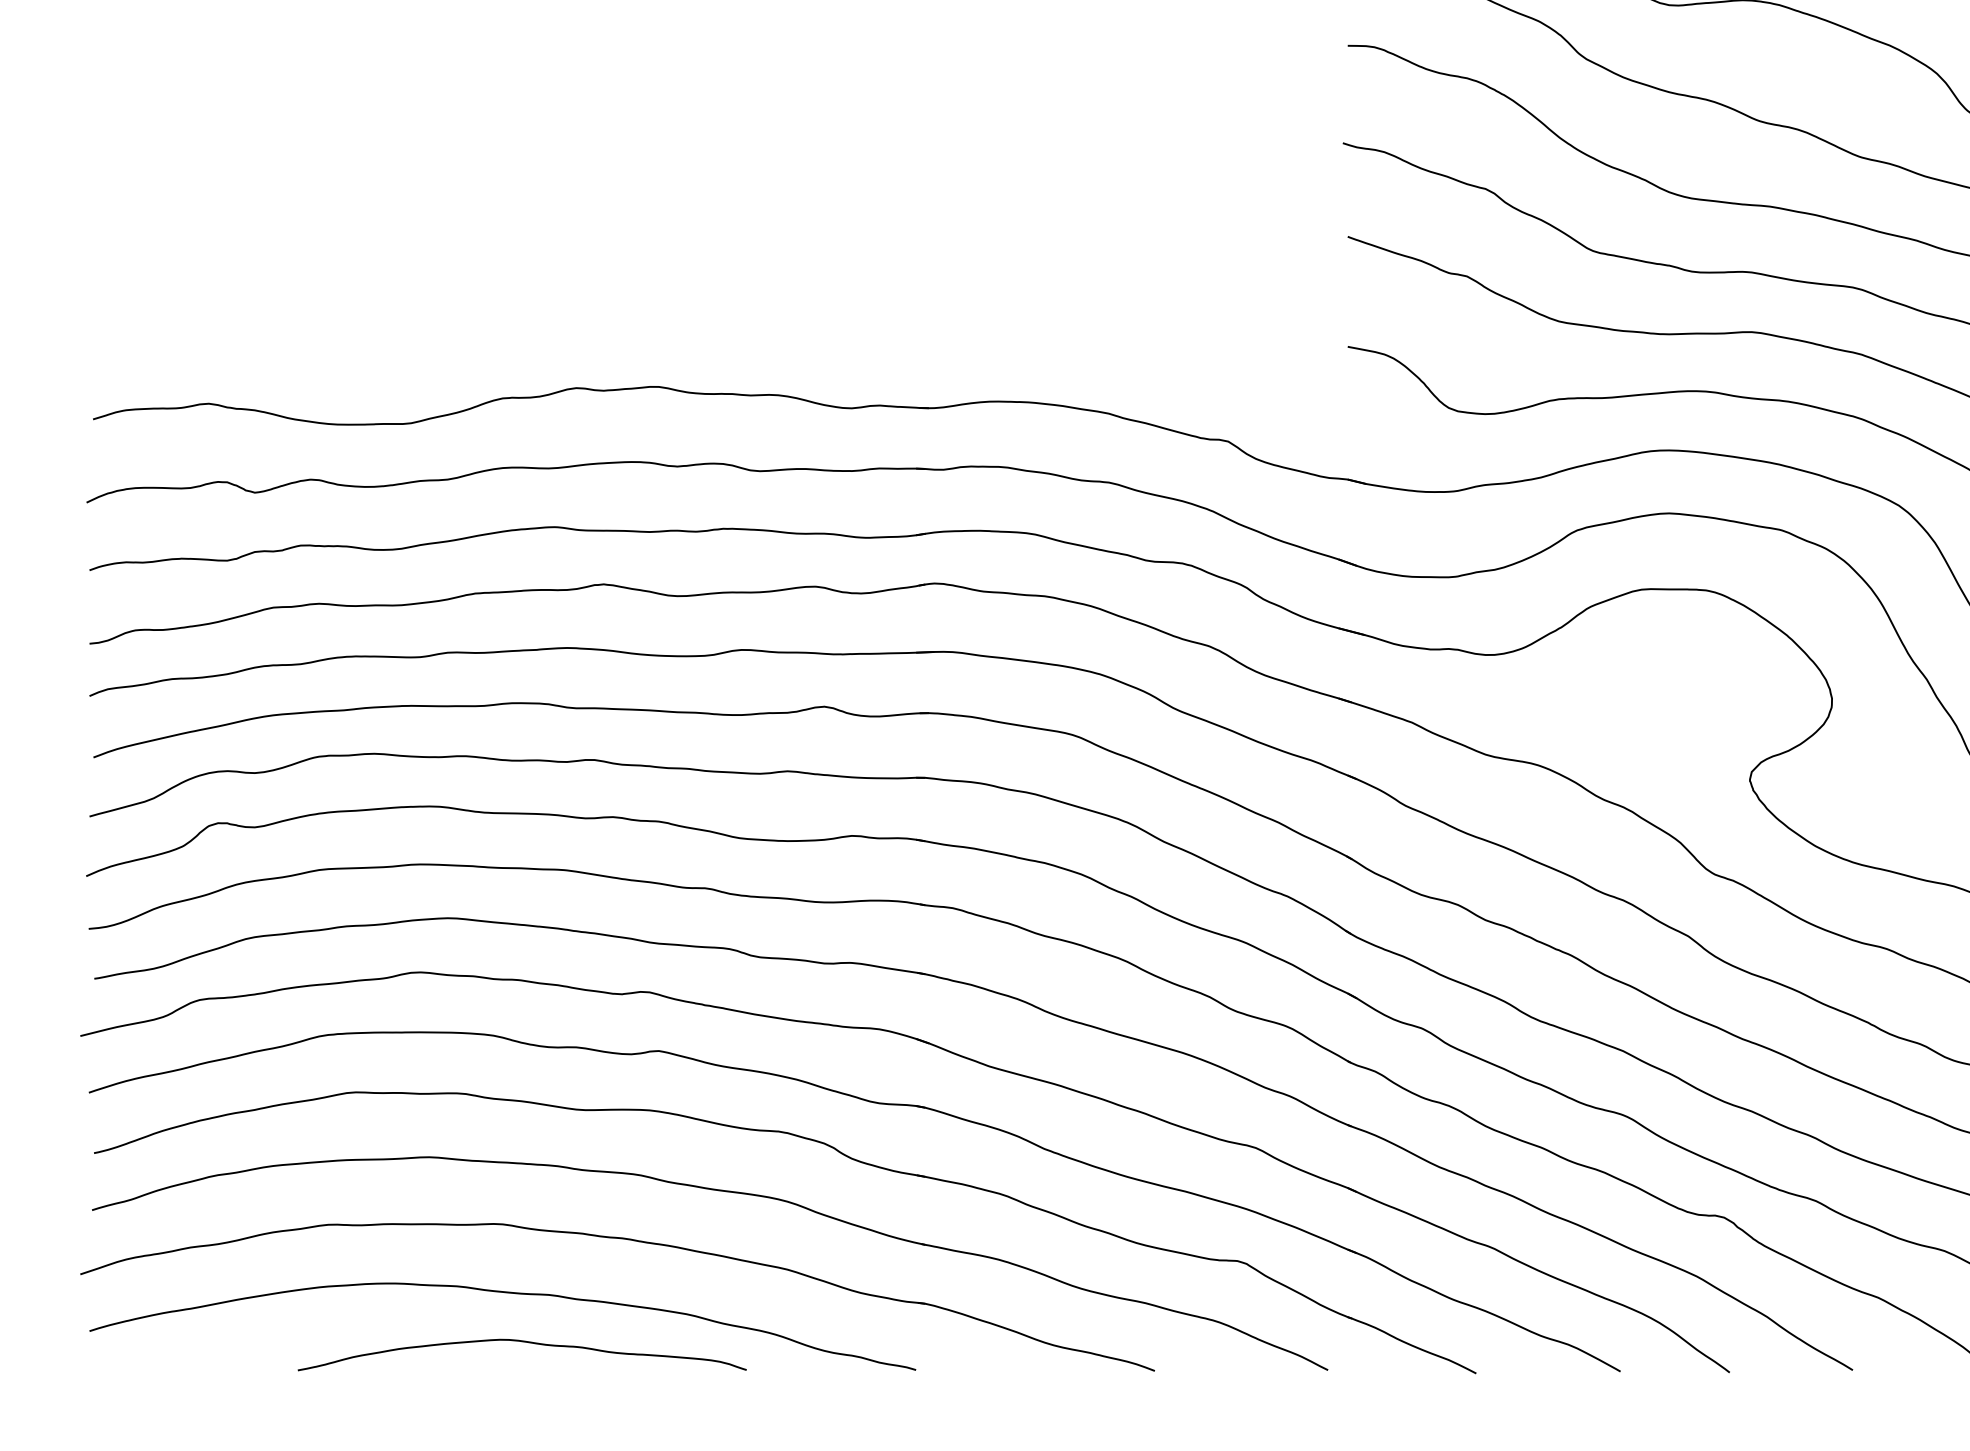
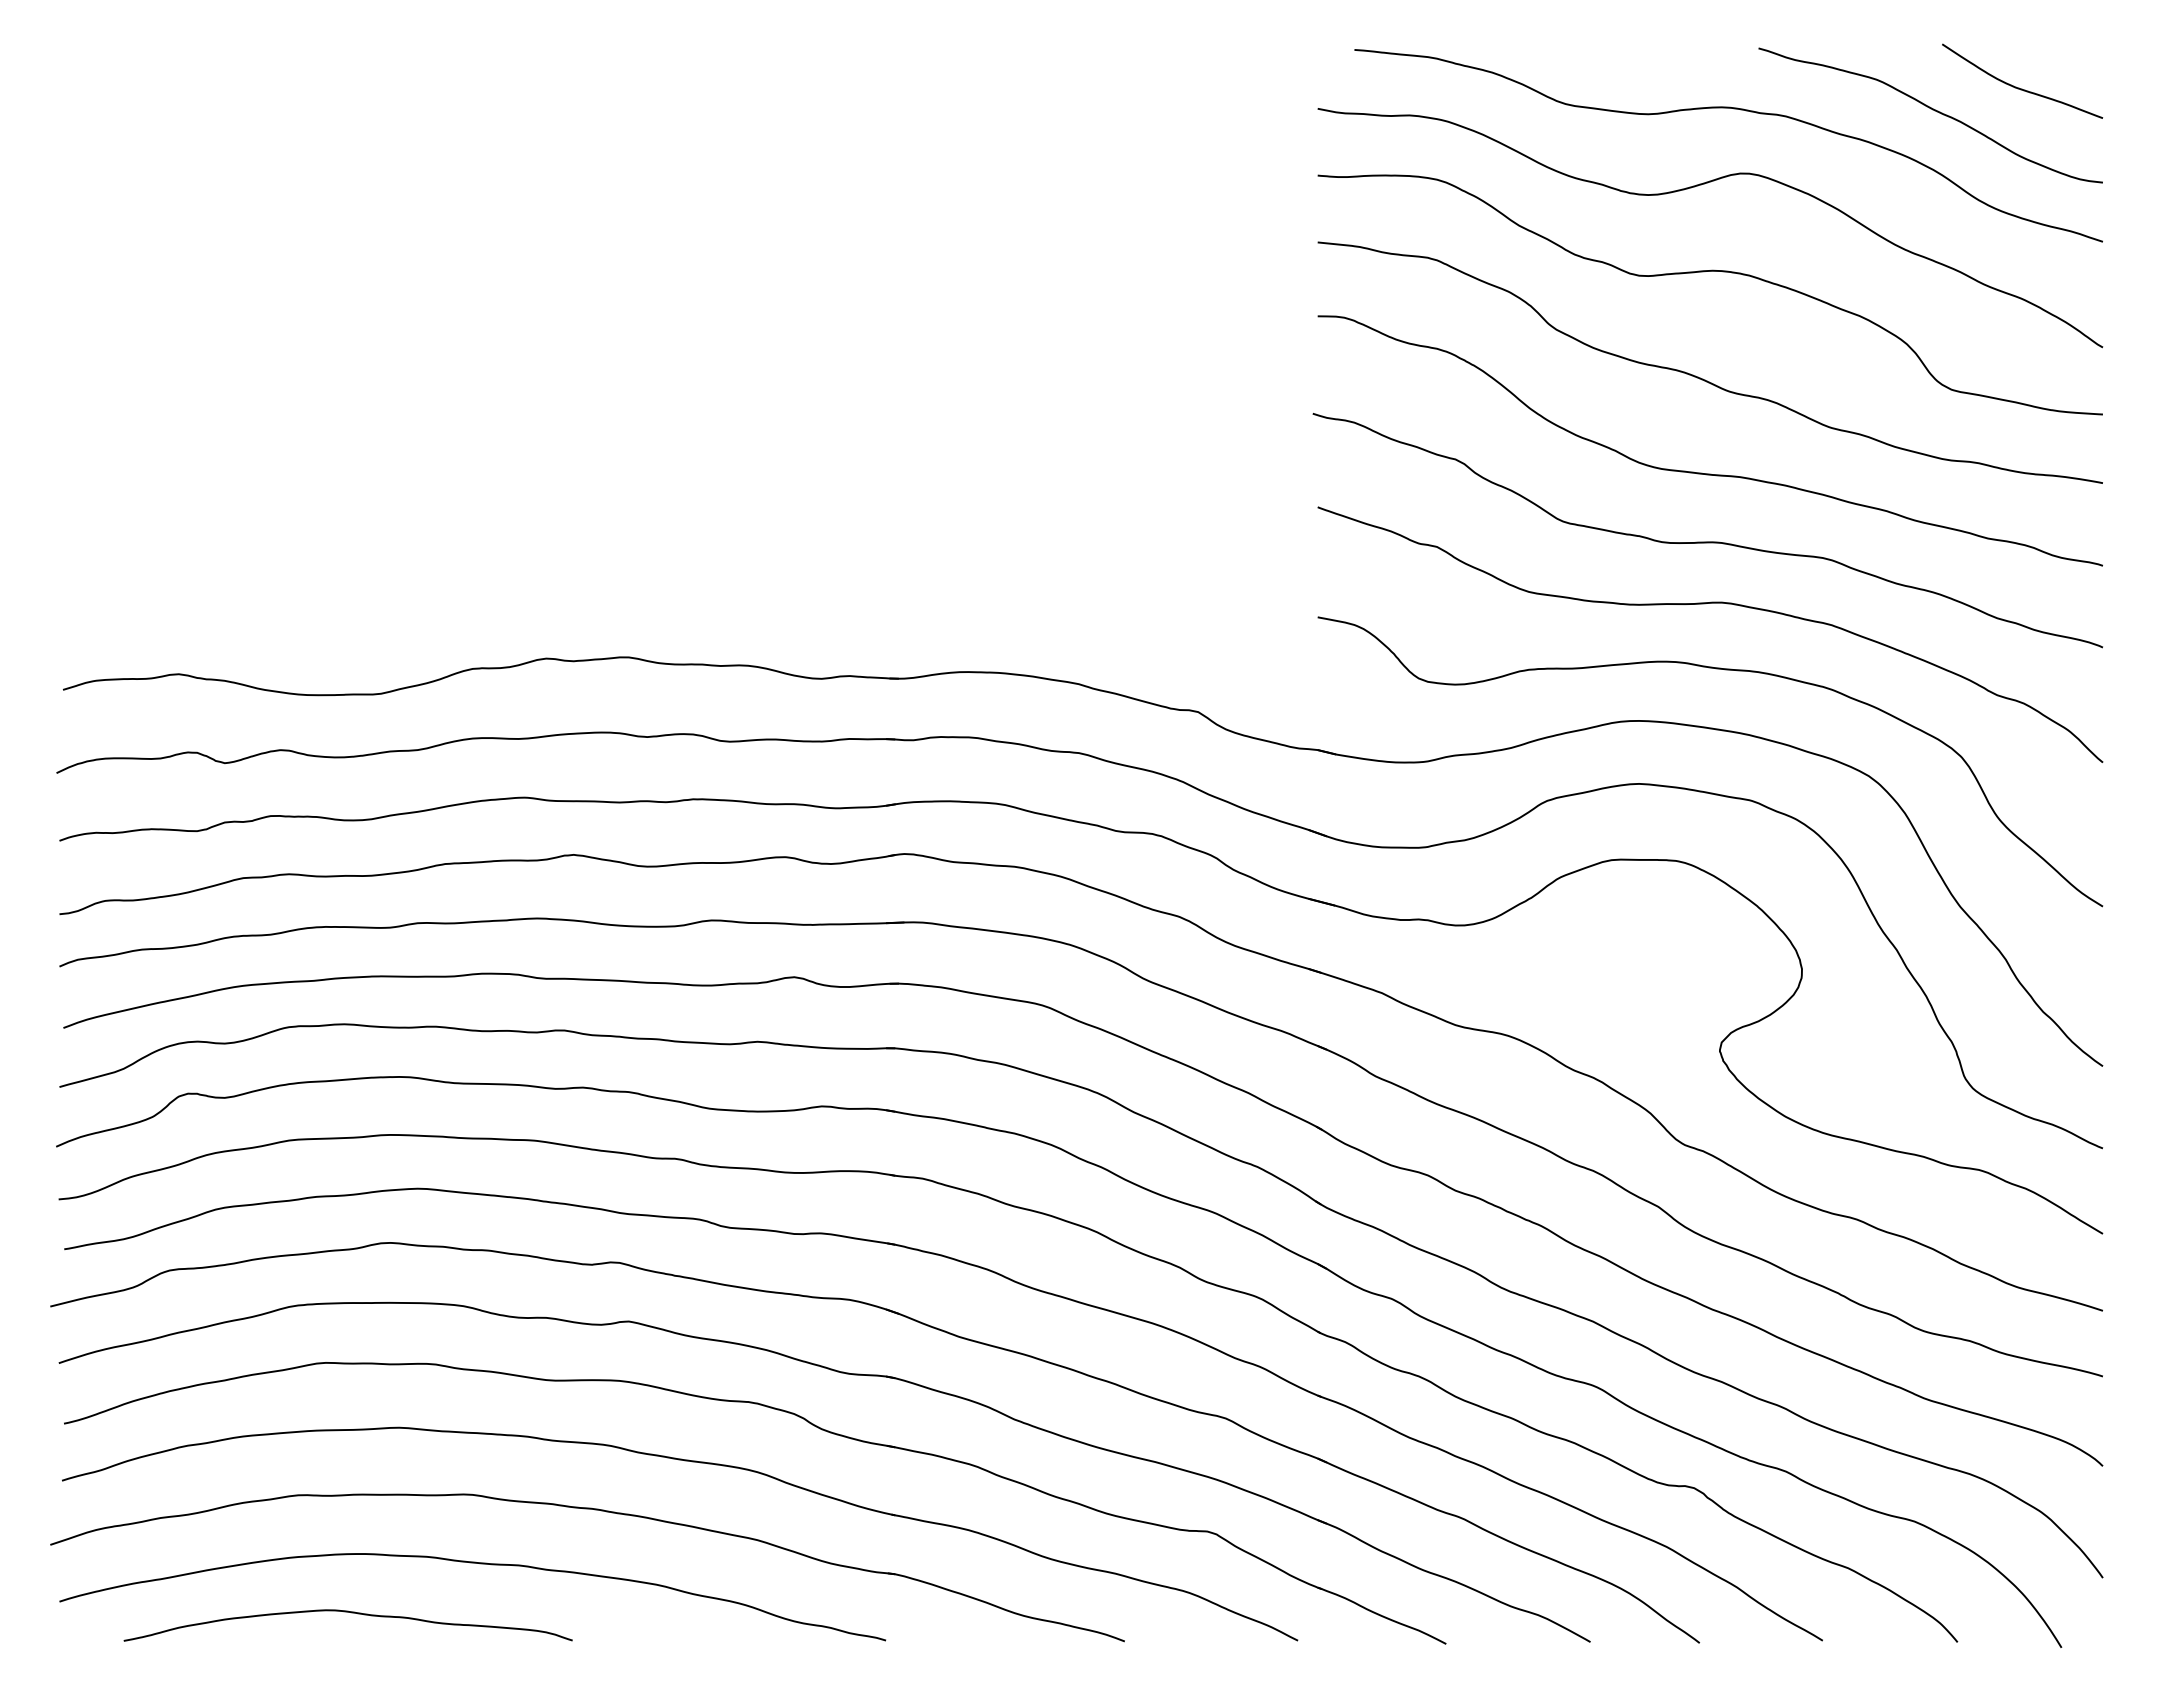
curve: (525, 1343) -> (351, 1613), moved

